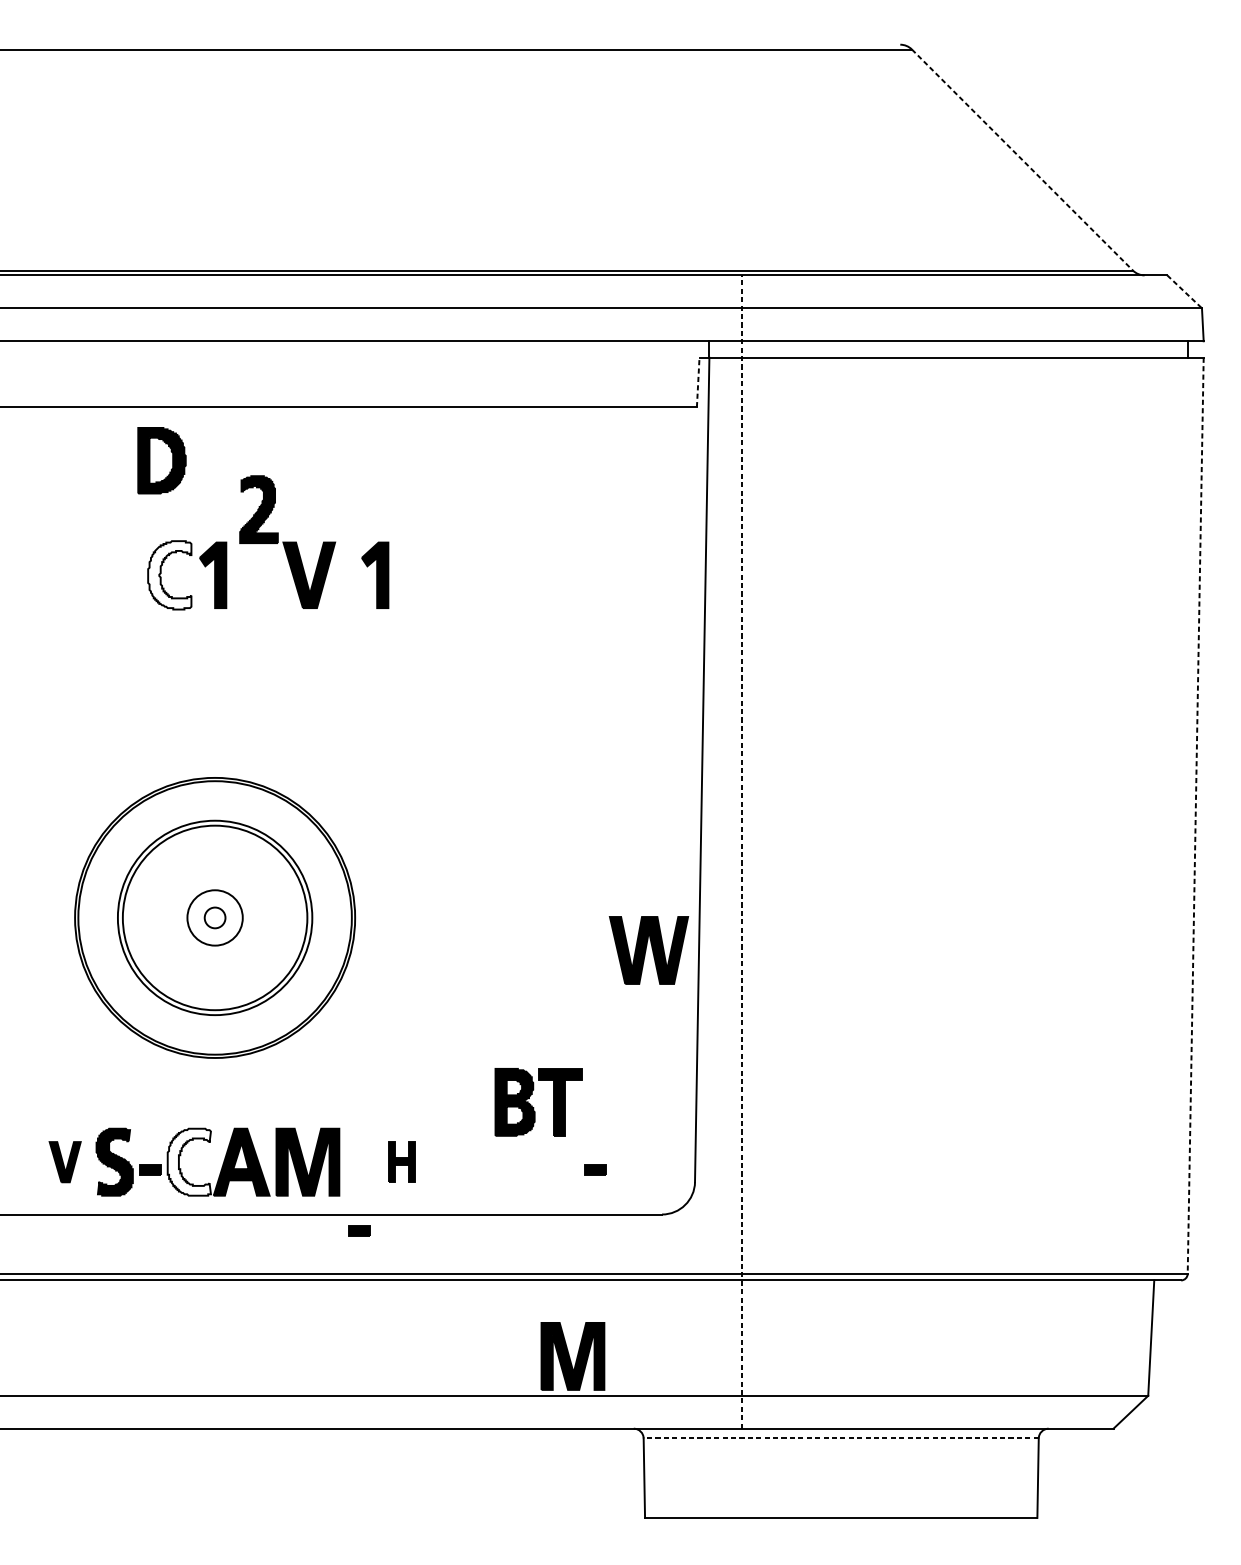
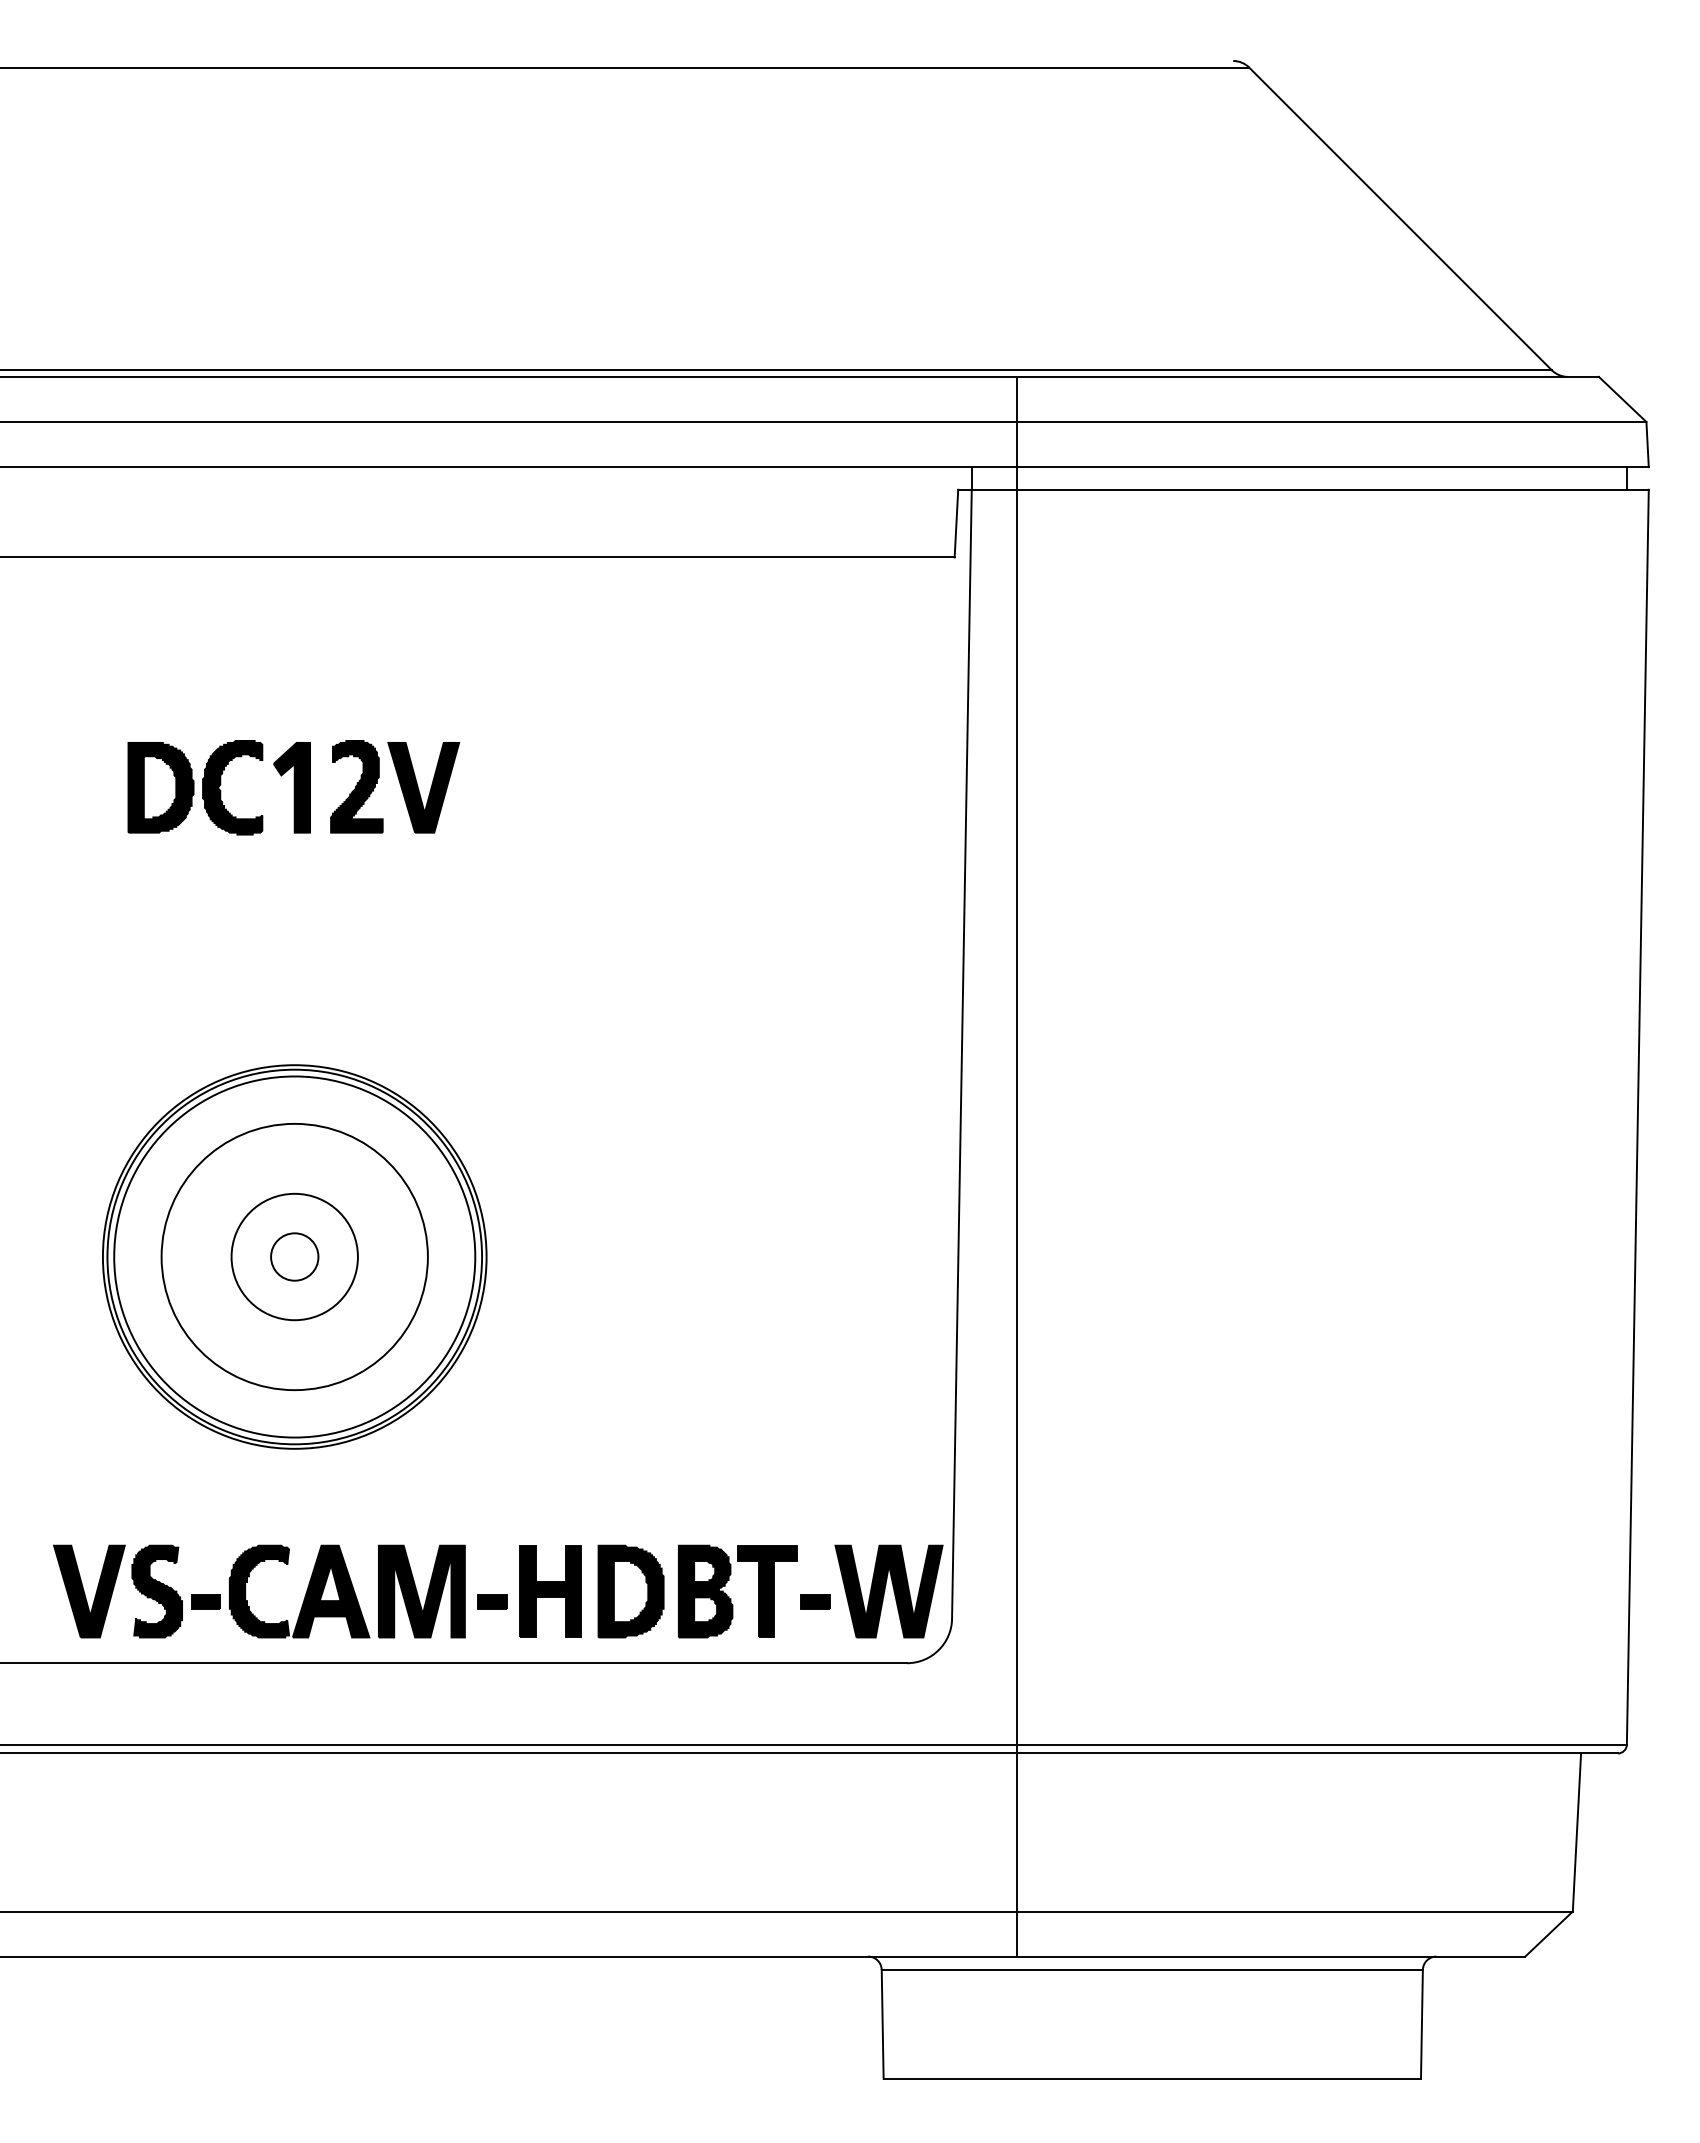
line: (1022, 160) -> (1400, 219), dashed -> solid
line: (1184, 291) -> (1622, 399), dashed -> solid
line: (698, 382) -> (956, 523), dashed -> solid
part: (161, 460) -> (160, 787), moved
part: (258, 509) -> (356, 786), moved
fill: (169, 575) -> (232, 787), added
part: (374, 575) -> (513, 787), removed
line: (1195, 816) -> (1637, 1117), dashed -> solid
line: (742, 851) -> (1016, 1166), dashed -> solid
circle: (214, 917) -> (294, 1256), size x1.43
circle: (214, 917) -> (294, 1256), size x1.67
circle: (214, 917) -> (294, 1256), size x1.67
part: (648, 950) -> (888, 1591), moved
part: (533, 1107) -> (731, 1598), moved
part: (65, 1162) -> (89, 1591), size x1.67
fill: (189, 1162) -> (259, 1591), added
part: (401, 1162) -> (550, 1591), size x1.67
part: (460, 1162) -> (630, 1591), added
part: (359, 1230) -> (492, 1601), moved
part: (572, 1356) -> (784, 1857), removed
line: (841, 1438) -> (1152, 1969), dashed -> solid

